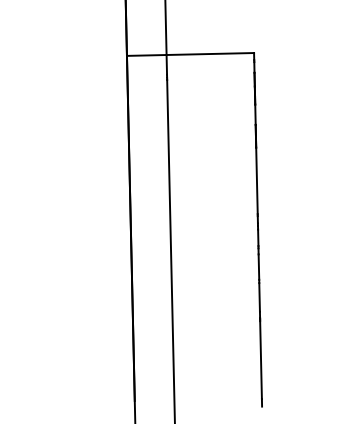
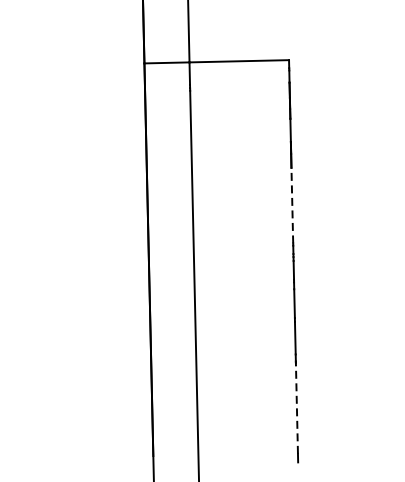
line: (256, 180) -> (291, 205), solid -> dashed
line: (261, 360) -> (297, 409), solid -> dashed

